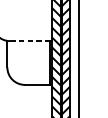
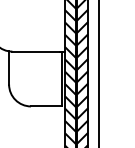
line: (28, 41) -> (35, 51), dashed -> solid

